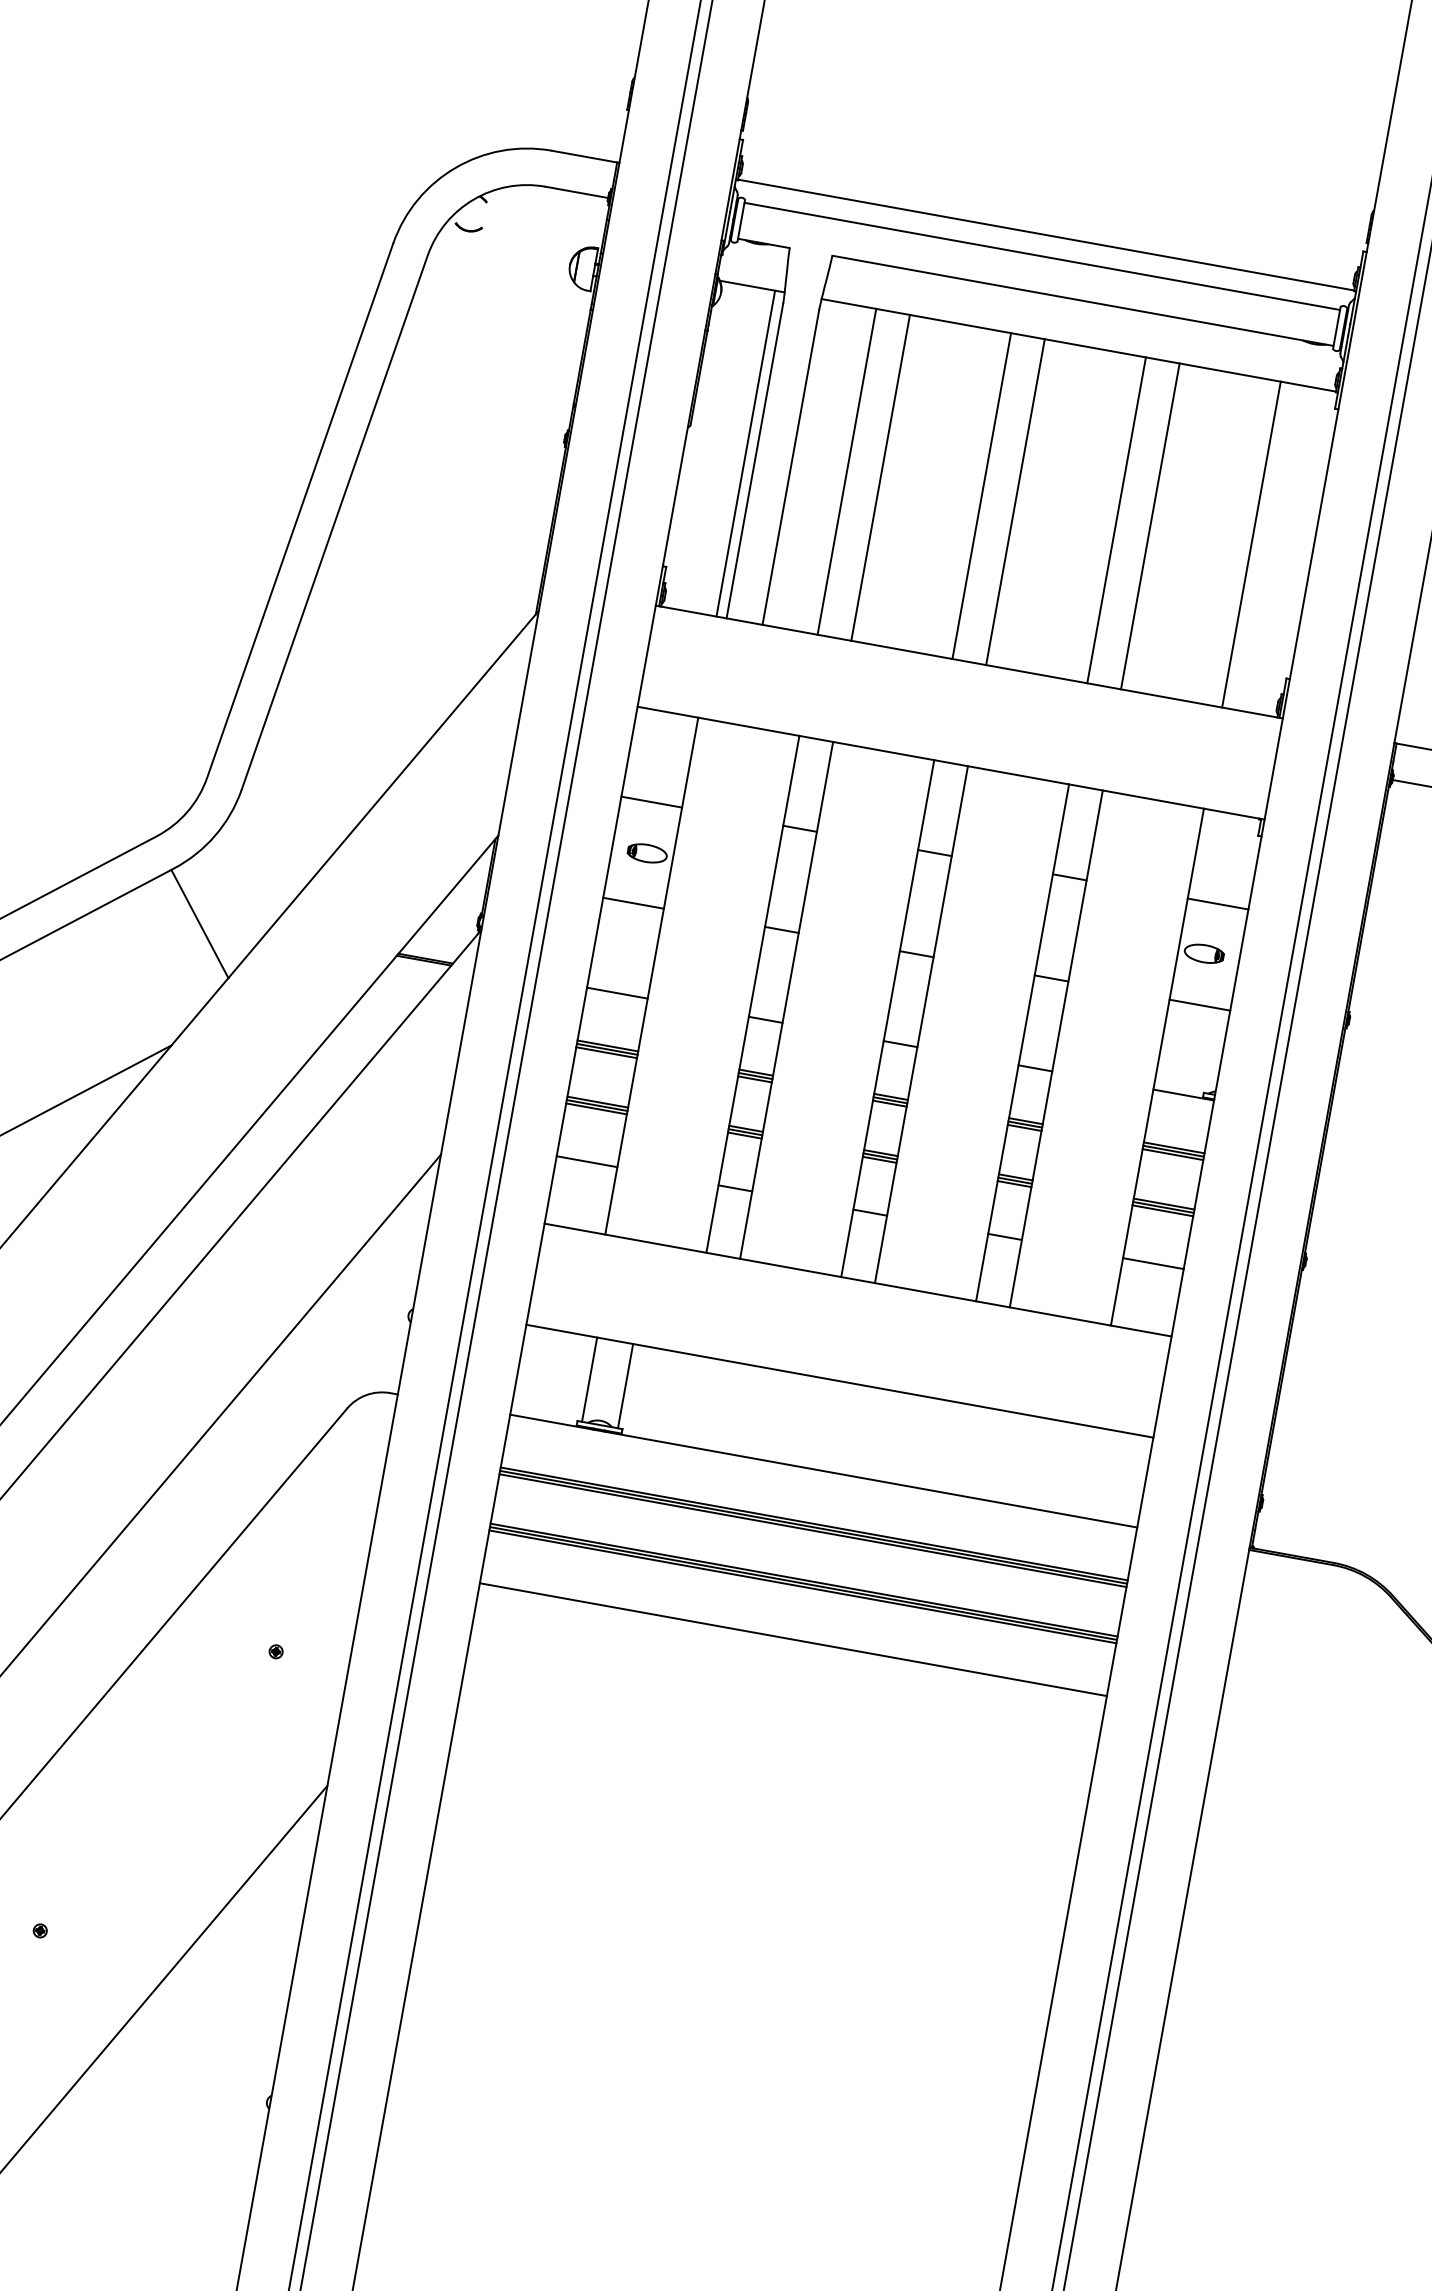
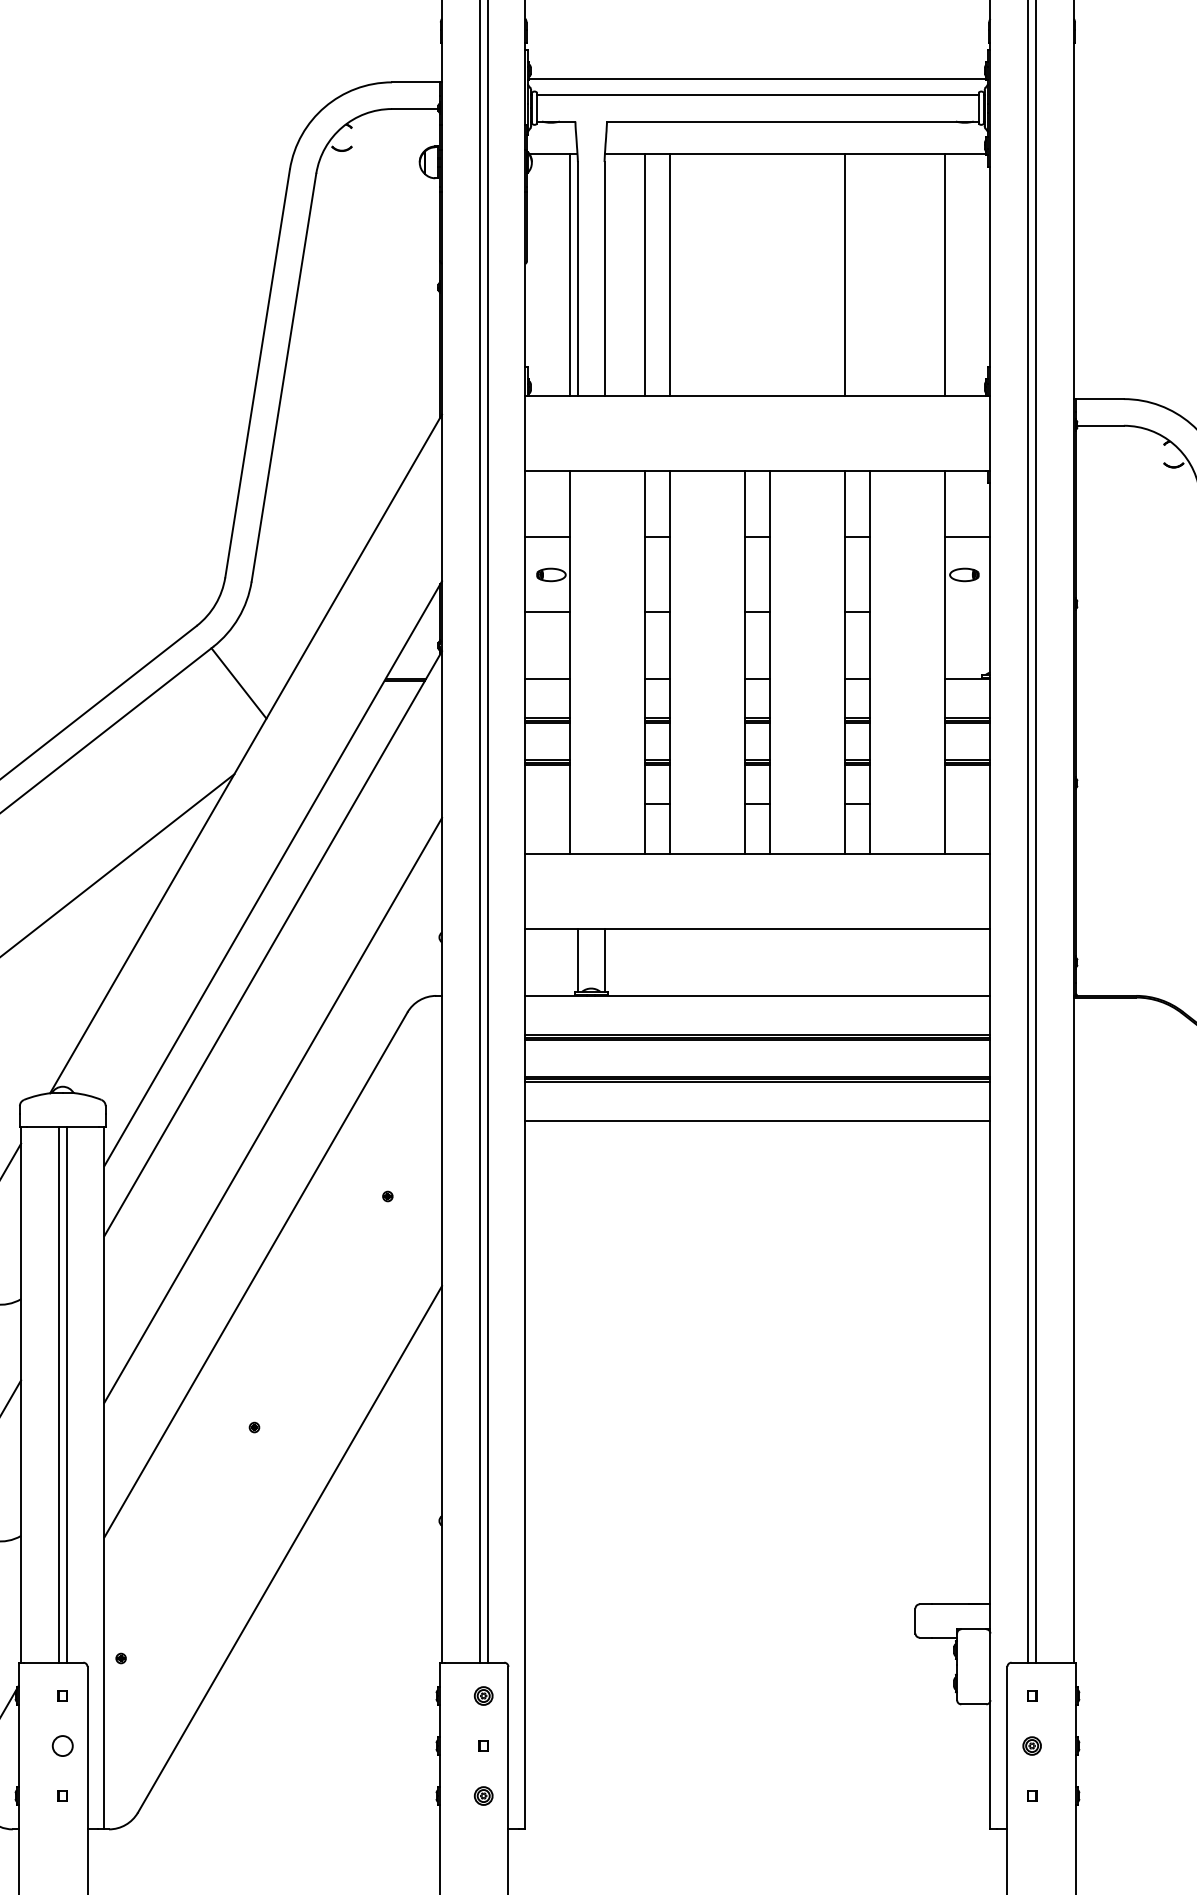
line: (981, 495) -> (745, 274), removed
line: (1015, 501) -> (770, 274), removed
line: (1150, 525) -> (870, 274), removed
line: (1199, 1005) -> (967, 612), removed
line: (586, 1162) -> (547, 804), removed
line: (1152, 1263) -> (967, 804), removed

